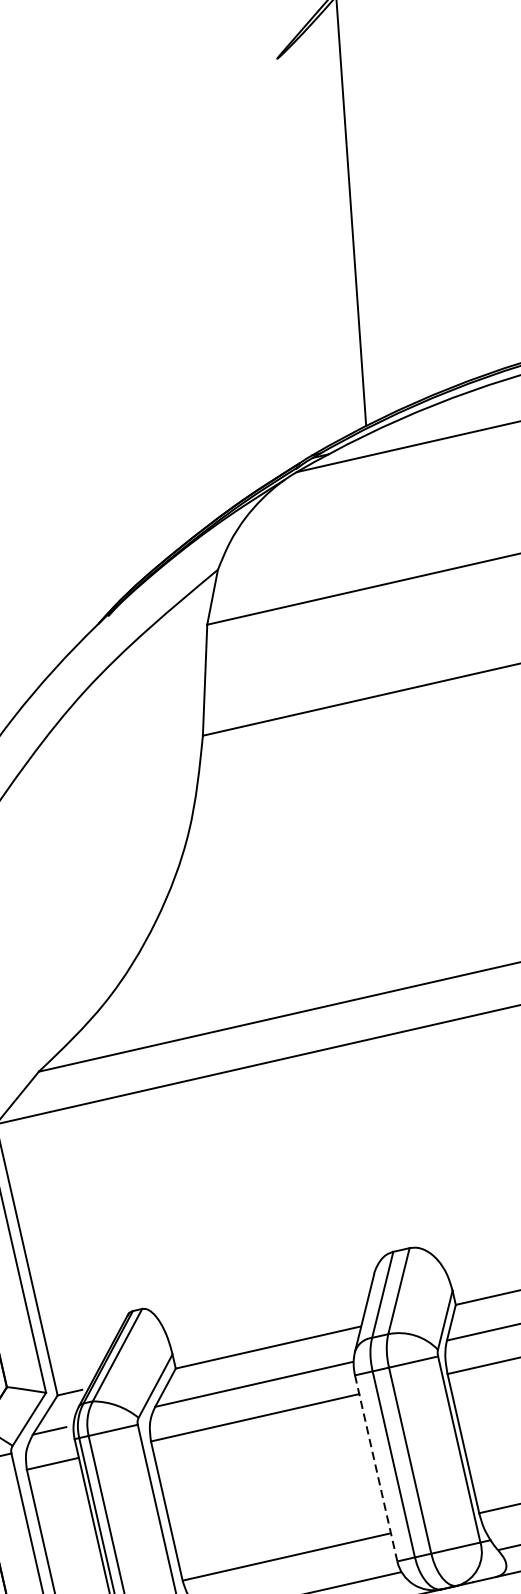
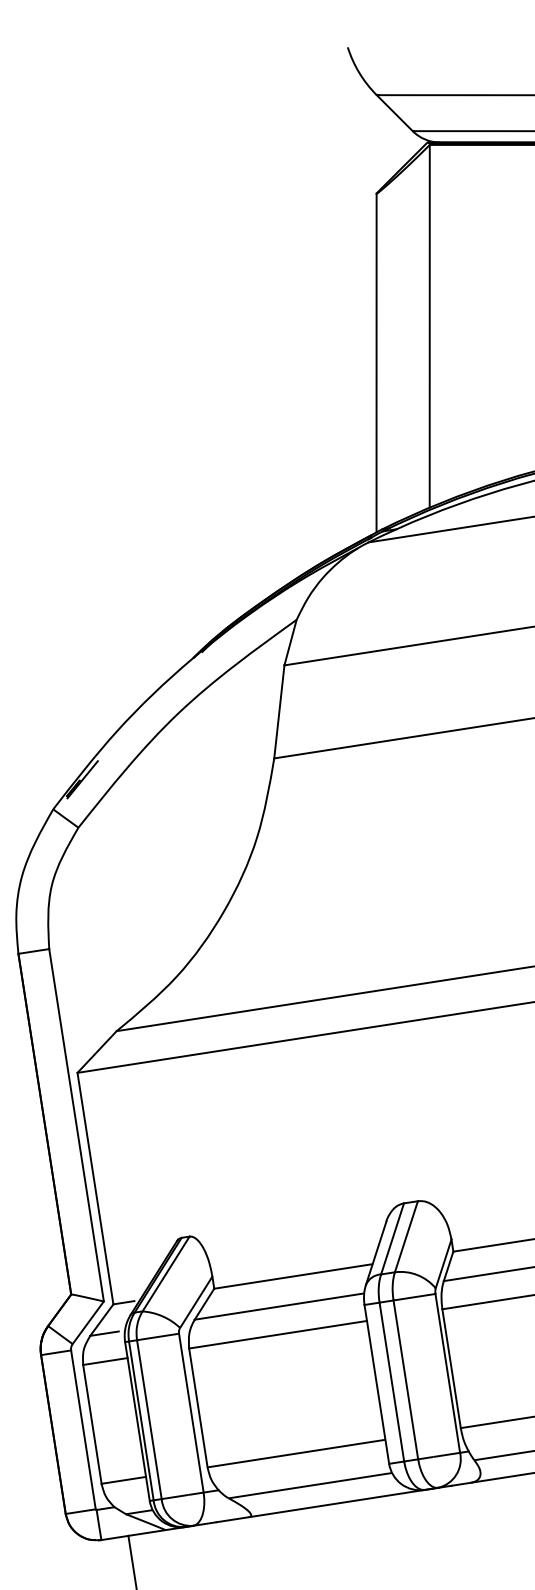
line: (291, 258) -> (376, 362), added
line: (375, 1468) -> (376, 1384), dashed -> solid

